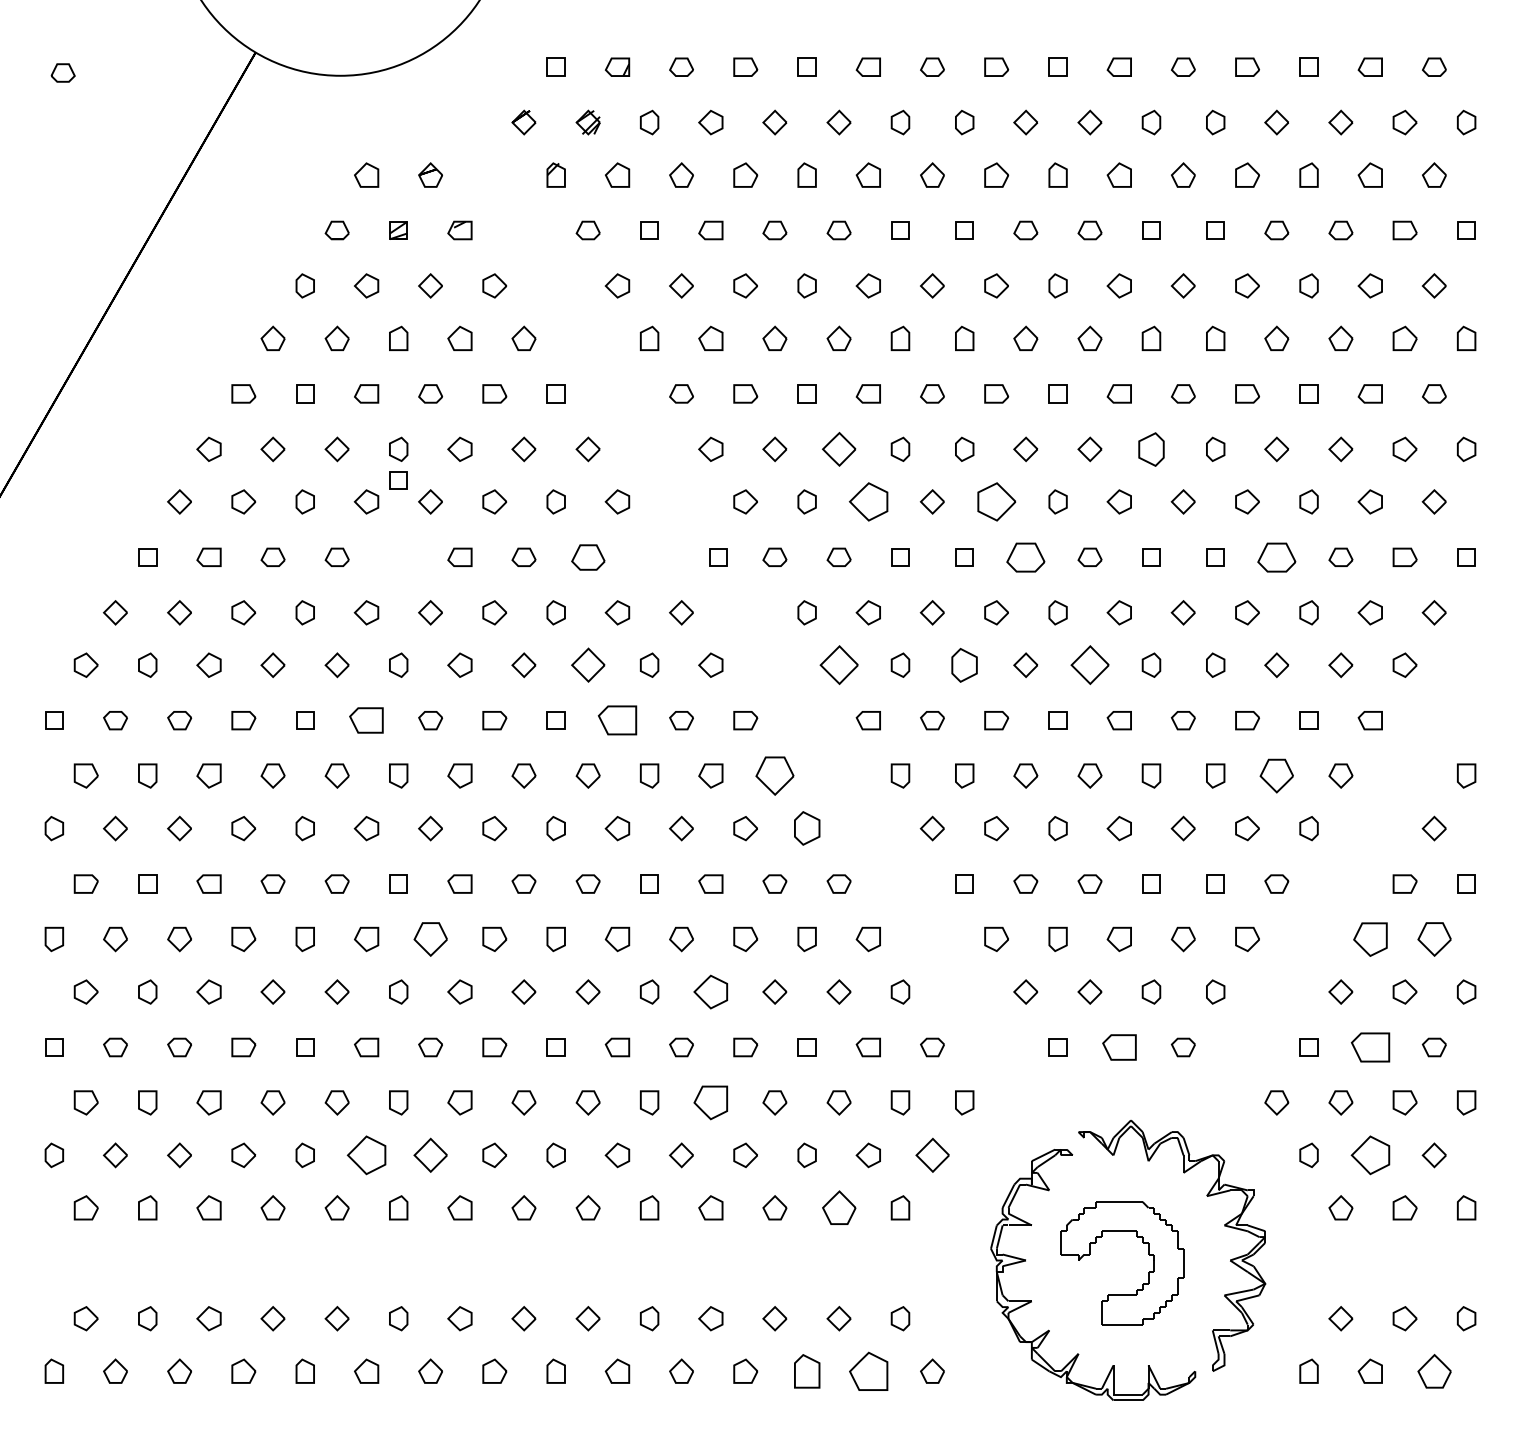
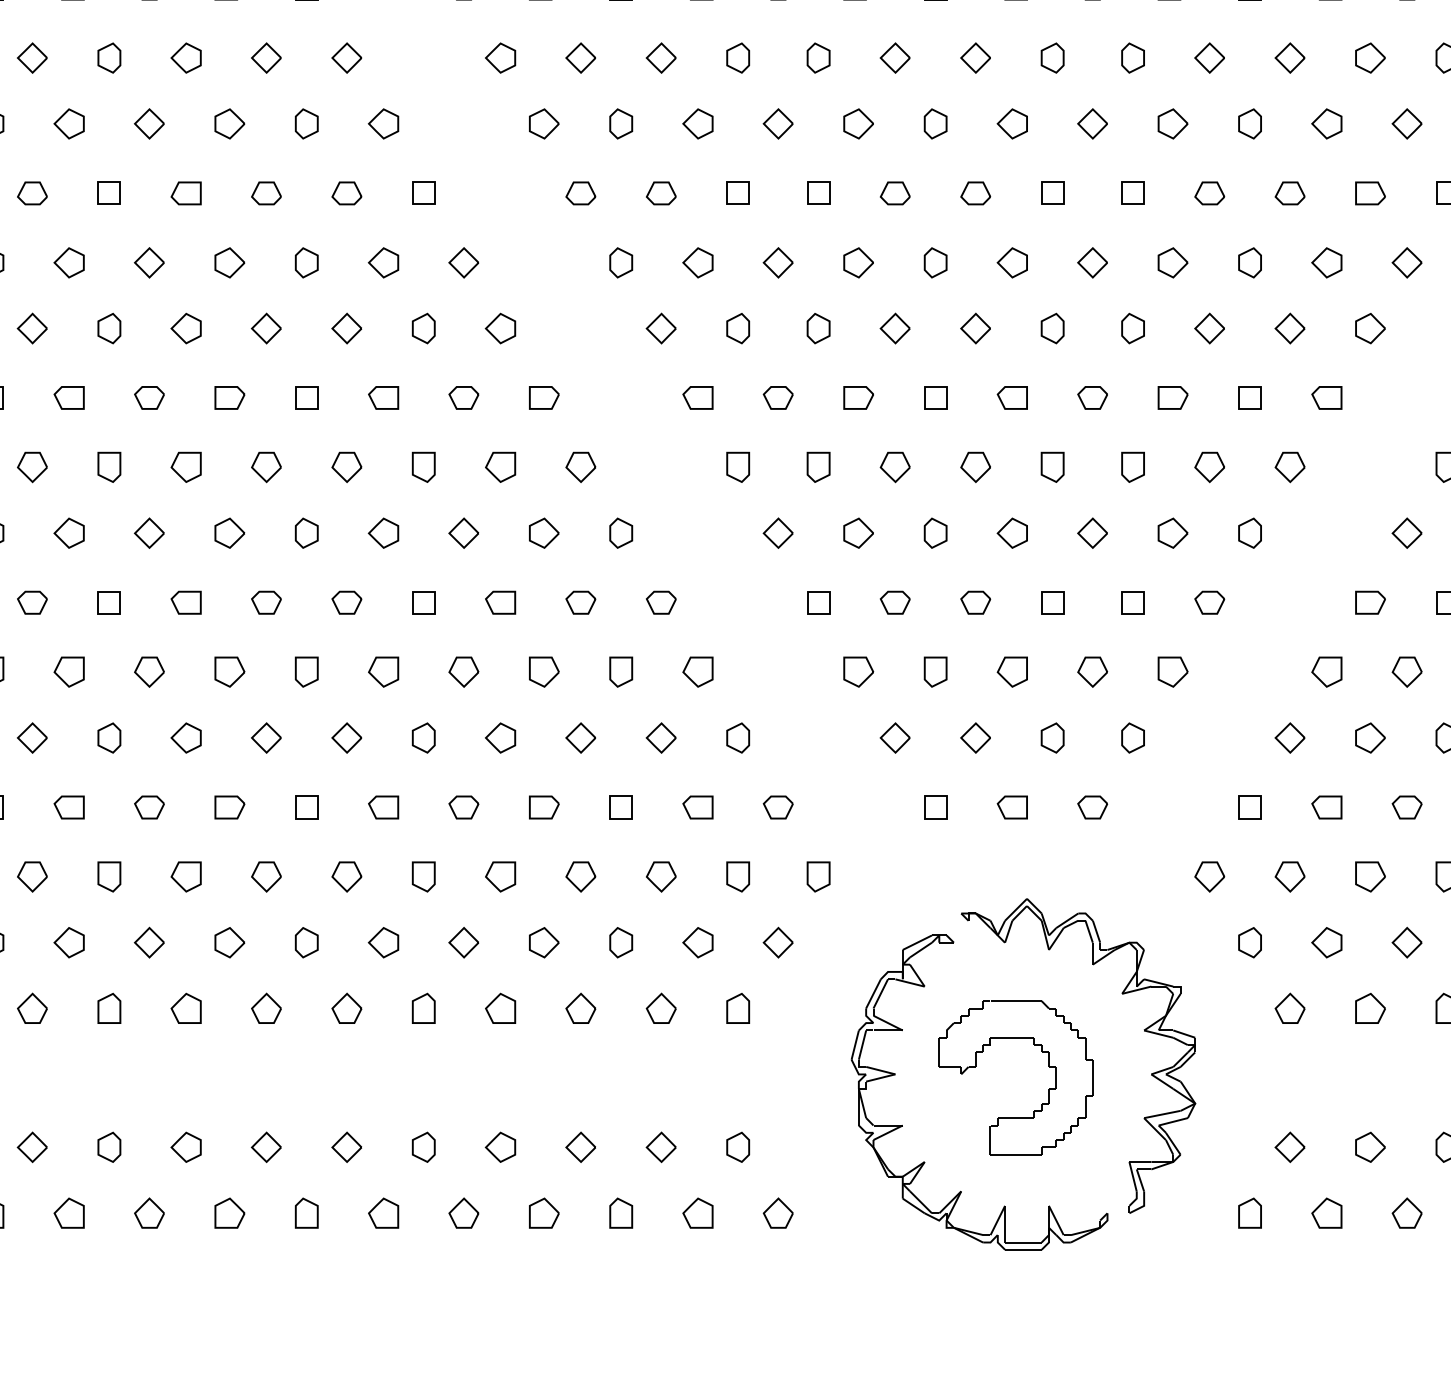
part: (1151, 448) -> (1052, 56), size x0.71
part: (838, 449) -> (660, 58), size x0.71
part: (398, 480) -> (109, 193), moved
part: (867, 501) -> (696, 123), size x0.62
part: (996, 501) -> (858, 123), size x0.62
part: (587, 556) -> (345, 192), size x0.71
part: (1025, 556) -> (894, 192), size x0.62
part: (1276, 556) -> (1209, 192), size x0.62
part: (718, 557) -> (423, 193), moved
part: (964, 664) -> (818, 327), size x0.71
part: (587, 665) -> (345, 328), size x0.71
part: (838, 665) -> (660, 328), size x0.62
part: (1089, 665) -> (974, 328), size x0.62
part: (366, 720) -> (69, 397), size x0.71
part: (617, 720) -> (383, 397), size x0.62
part: (774, 775) -> (580, 466), size x0.62
part: (1276, 775) -> (1209, 466), size x0.71
part: (806, 828) -> (620, 533), size x0.71
part: (1369, 938) -> (1325, 670), size x0.71
part: (430, 939) -> (149, 672), size x0.71
part: (1433, 939) -> (1406, 672), size x0.71
part: (710, 991) -> (500, 737), size x0.71
part: (1118, 1047) -> (1011, 807), size x0.71
part: (1369, 1047) -> (1325, 807), size x0.62
part: (710, 1102) -> (500, 876), size x0.71
part: (366, 1155) -> (69, 942), size x0.62
part: (430, 1155) -> (149, 942), size x0.71
part: (931, 1155) -> (777, 942), size x0.71
part: (1369, 1155) -> (1325, 942), size x0.62
part: (838, 1207) -> (660, 1008), size x0.71
part: (806, 1370) -> (620, 1212), size x0.71
part: (867, 1370) -> (696, 1212), size x0.62
part: (1433, 1370) -> (1406, 1212), size x0.71

